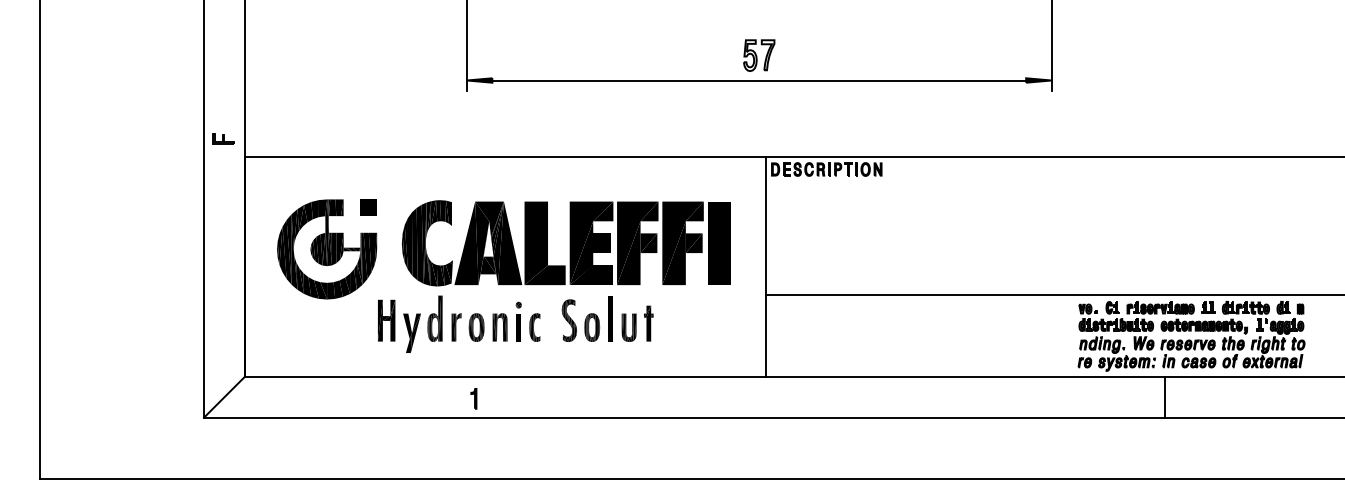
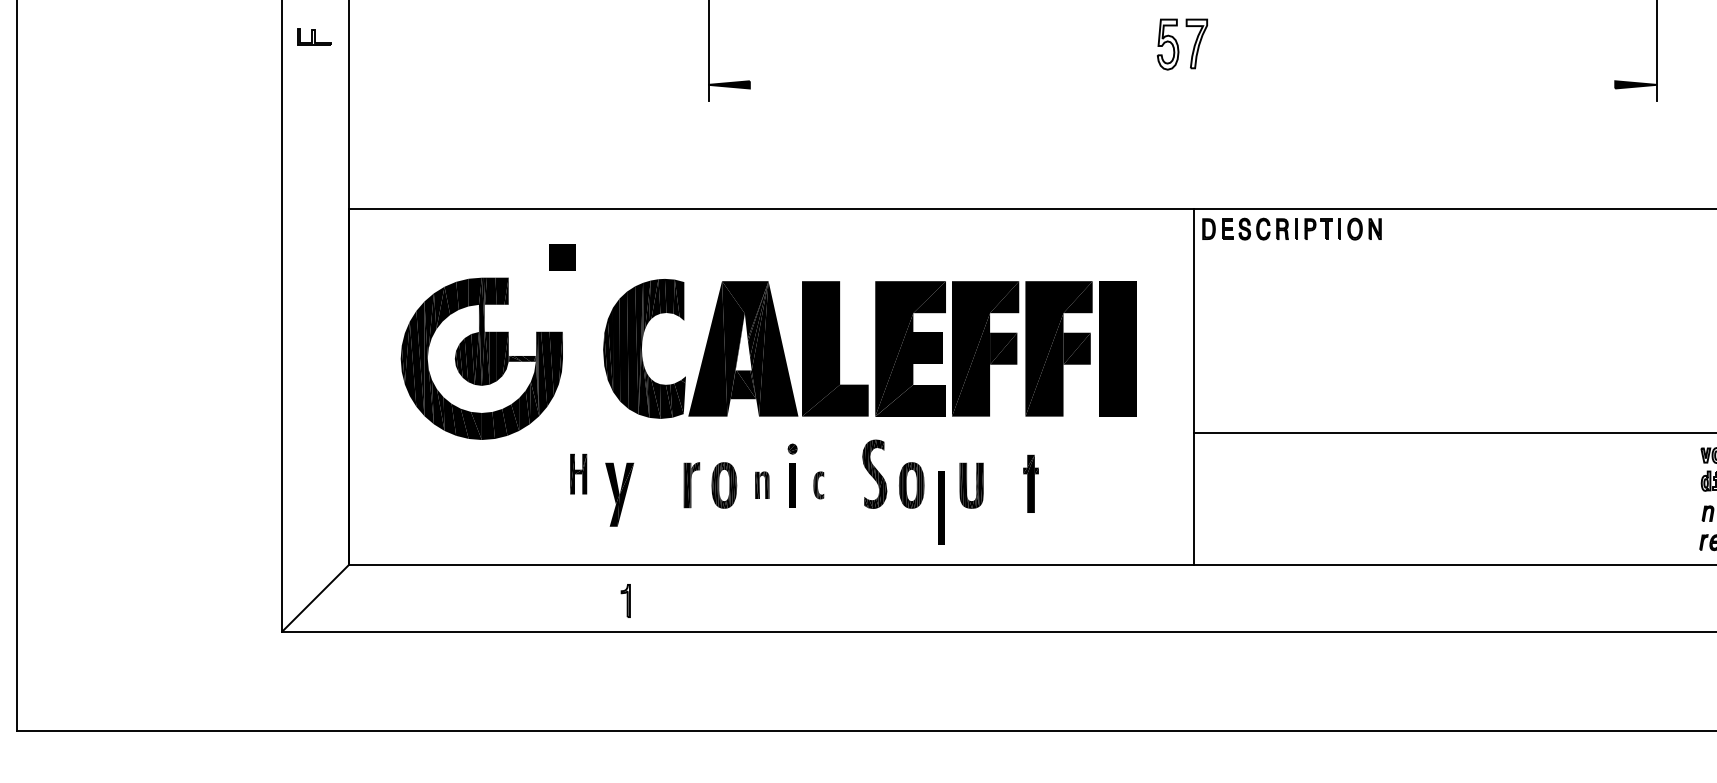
line: (759, 80) -> (1182, 84), removed
part: (223, 138) -> (313, 36), moved
part: (368, 207) -> (561, 256), moved
part: (434, 318) -> (656, 470), removed
line: (610, 318) -> (941, 508), moved
part: (386, 320) -> (578, 473), size x0.6
part: (648, 323) -> (1030, 483), moved
part: (499, 327) -> (761, 485), size x0.6
part: (534, 327) -> (818, 485), size x0.6
part: (473, 398) -> (625, 600), moved

